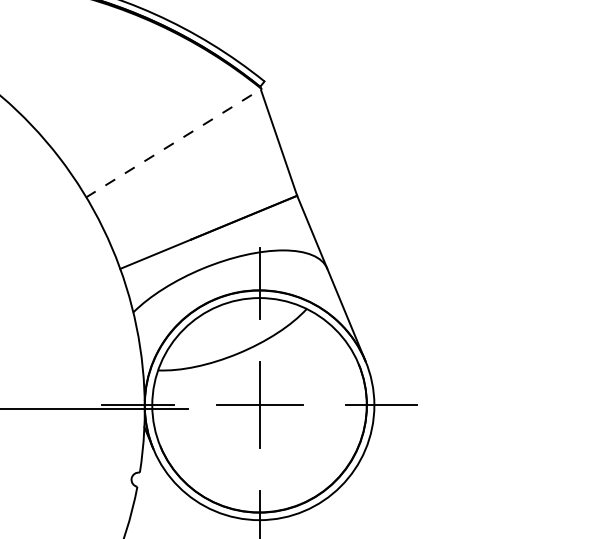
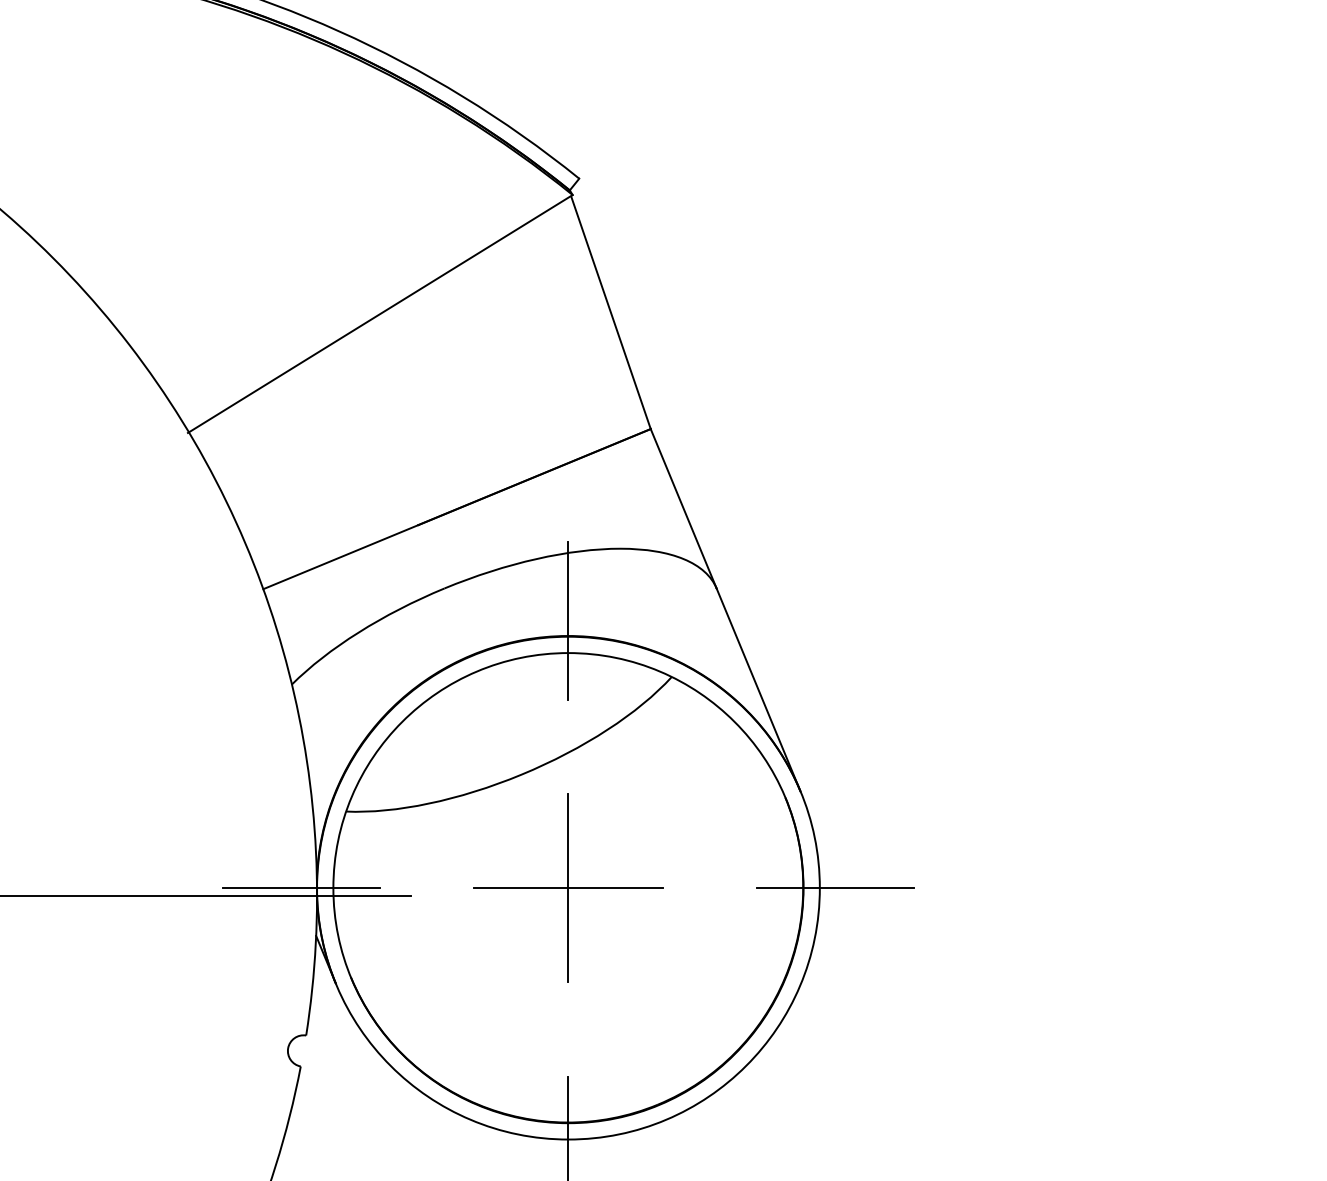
line: (174, 143) -> (382, 314), dashed -> solid

